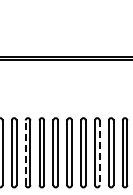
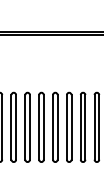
line: (25, 152) -> (25, 127), dashed -> solid
line: (99, 153) -> (99, 128), dashed -> solid

